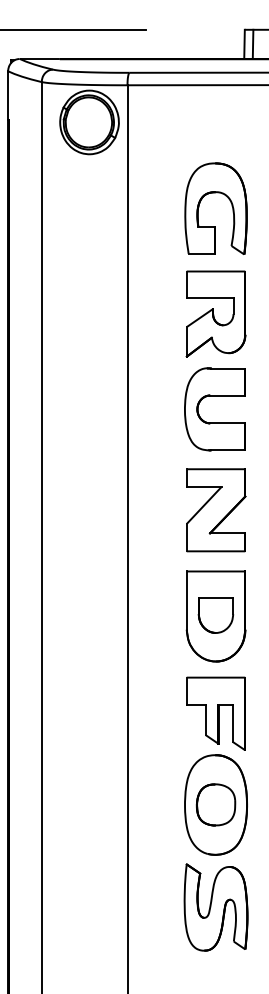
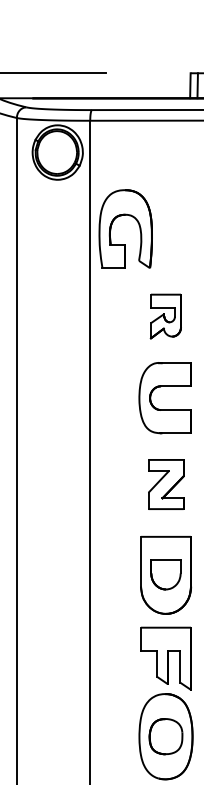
part: (215, 193) -> (125, 215), moved
part: (215, 313) -> (165, 316), size x0.6
part: (216, 510) -> (166, 484), size x0.7

